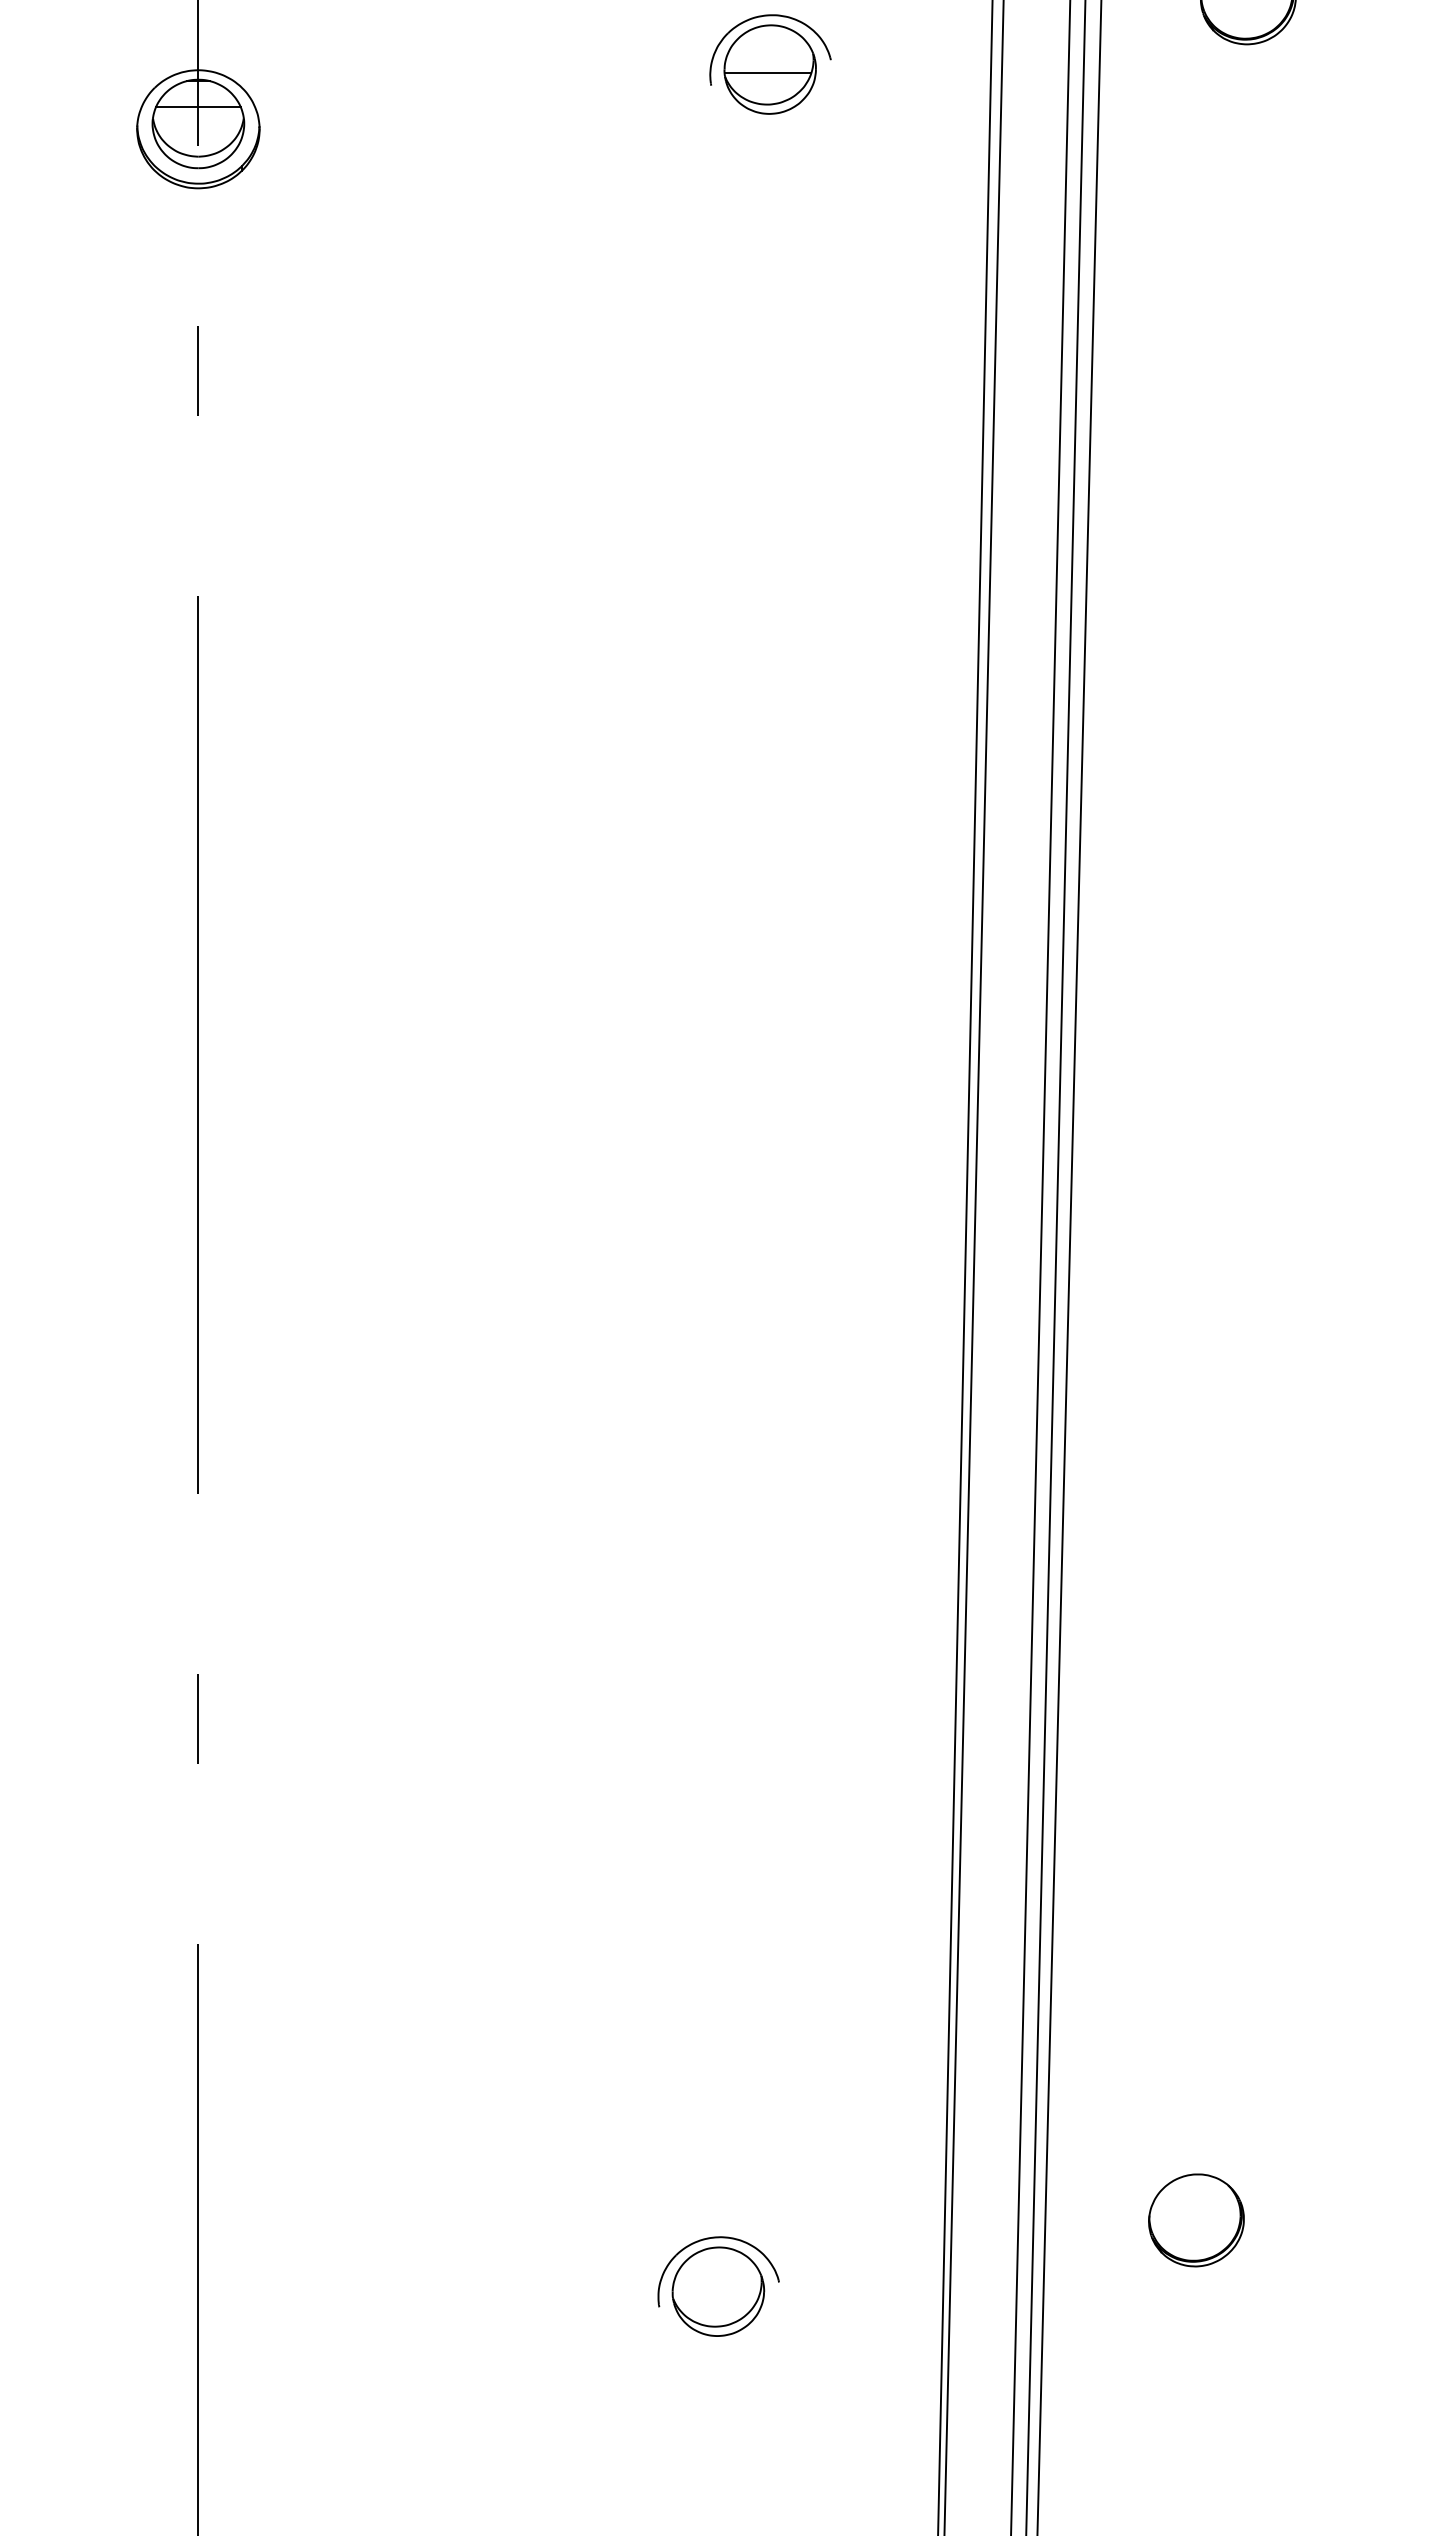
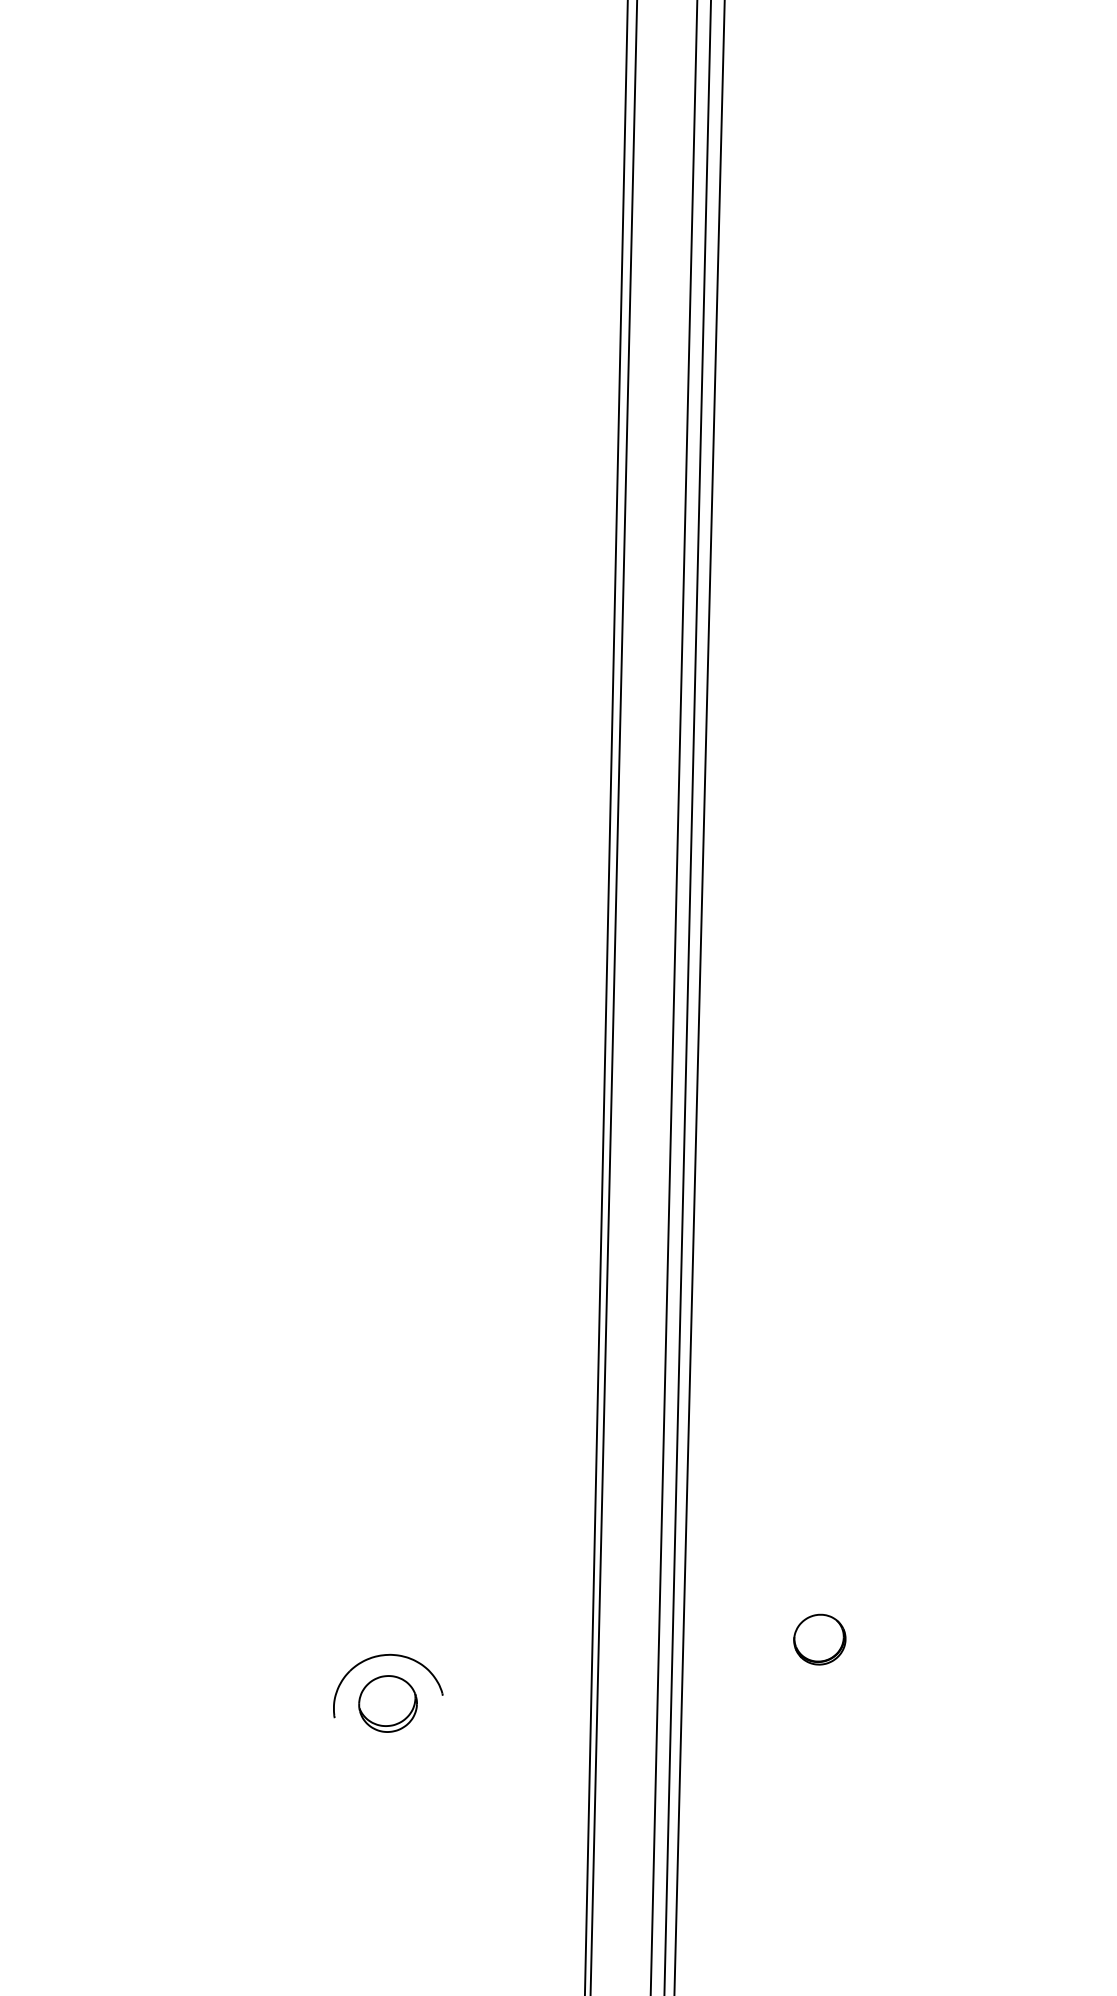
part: (1196, 2220) -> (819, 1639), size x0.6
part: (718, 2291) -> (388, 1703), size x0.7

